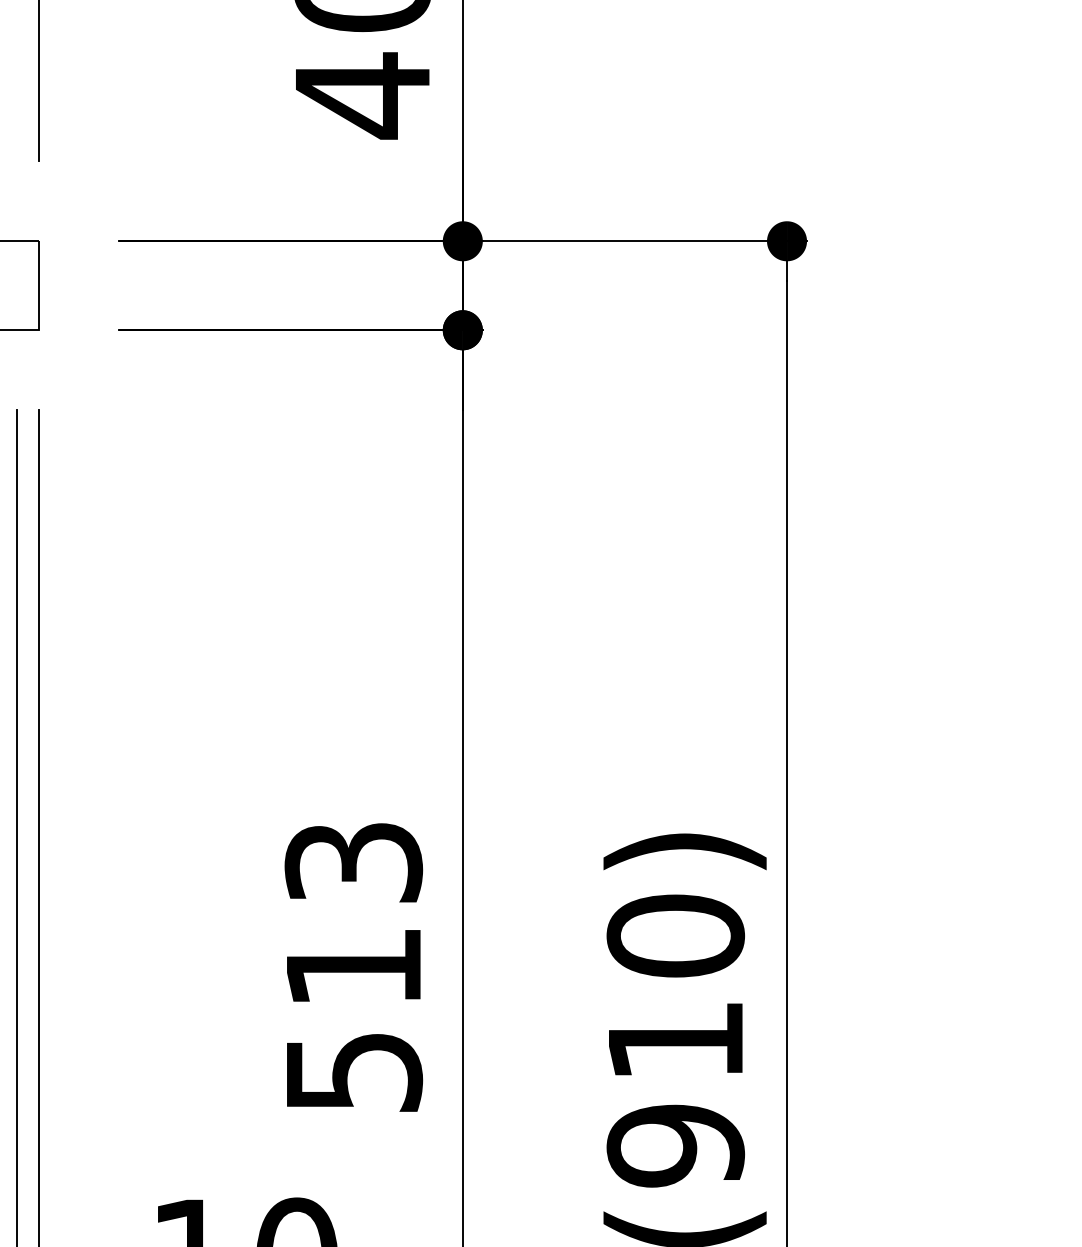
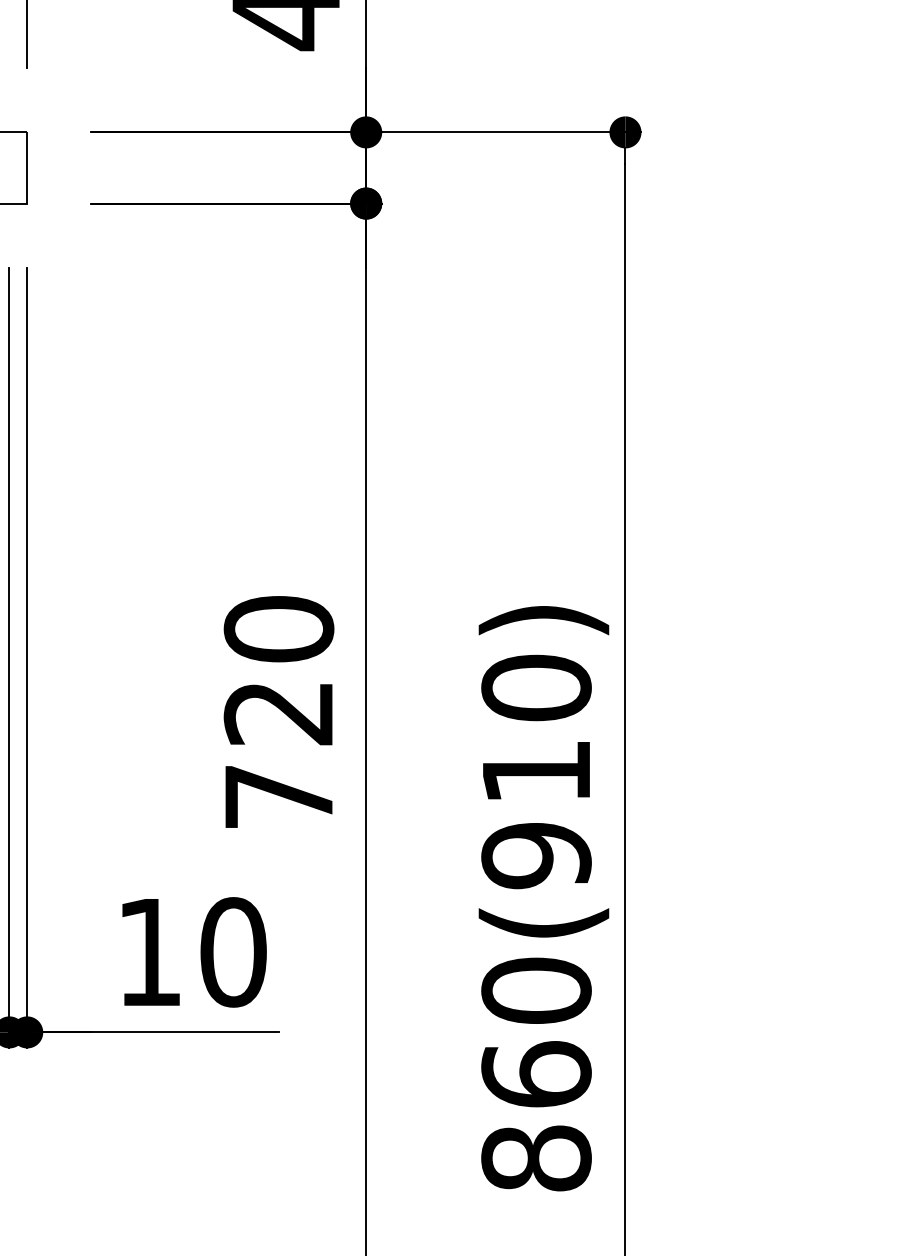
text: (353, 966) -> (278, 712), 513 -> 720

